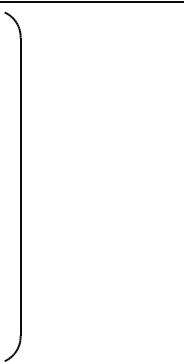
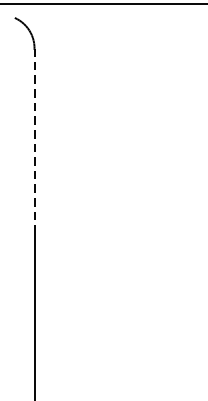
line: (20, 112) -> (34, 141), solid -> dashed

